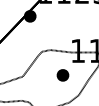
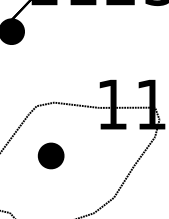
part: (62, 75) -> (50, 156), moved

